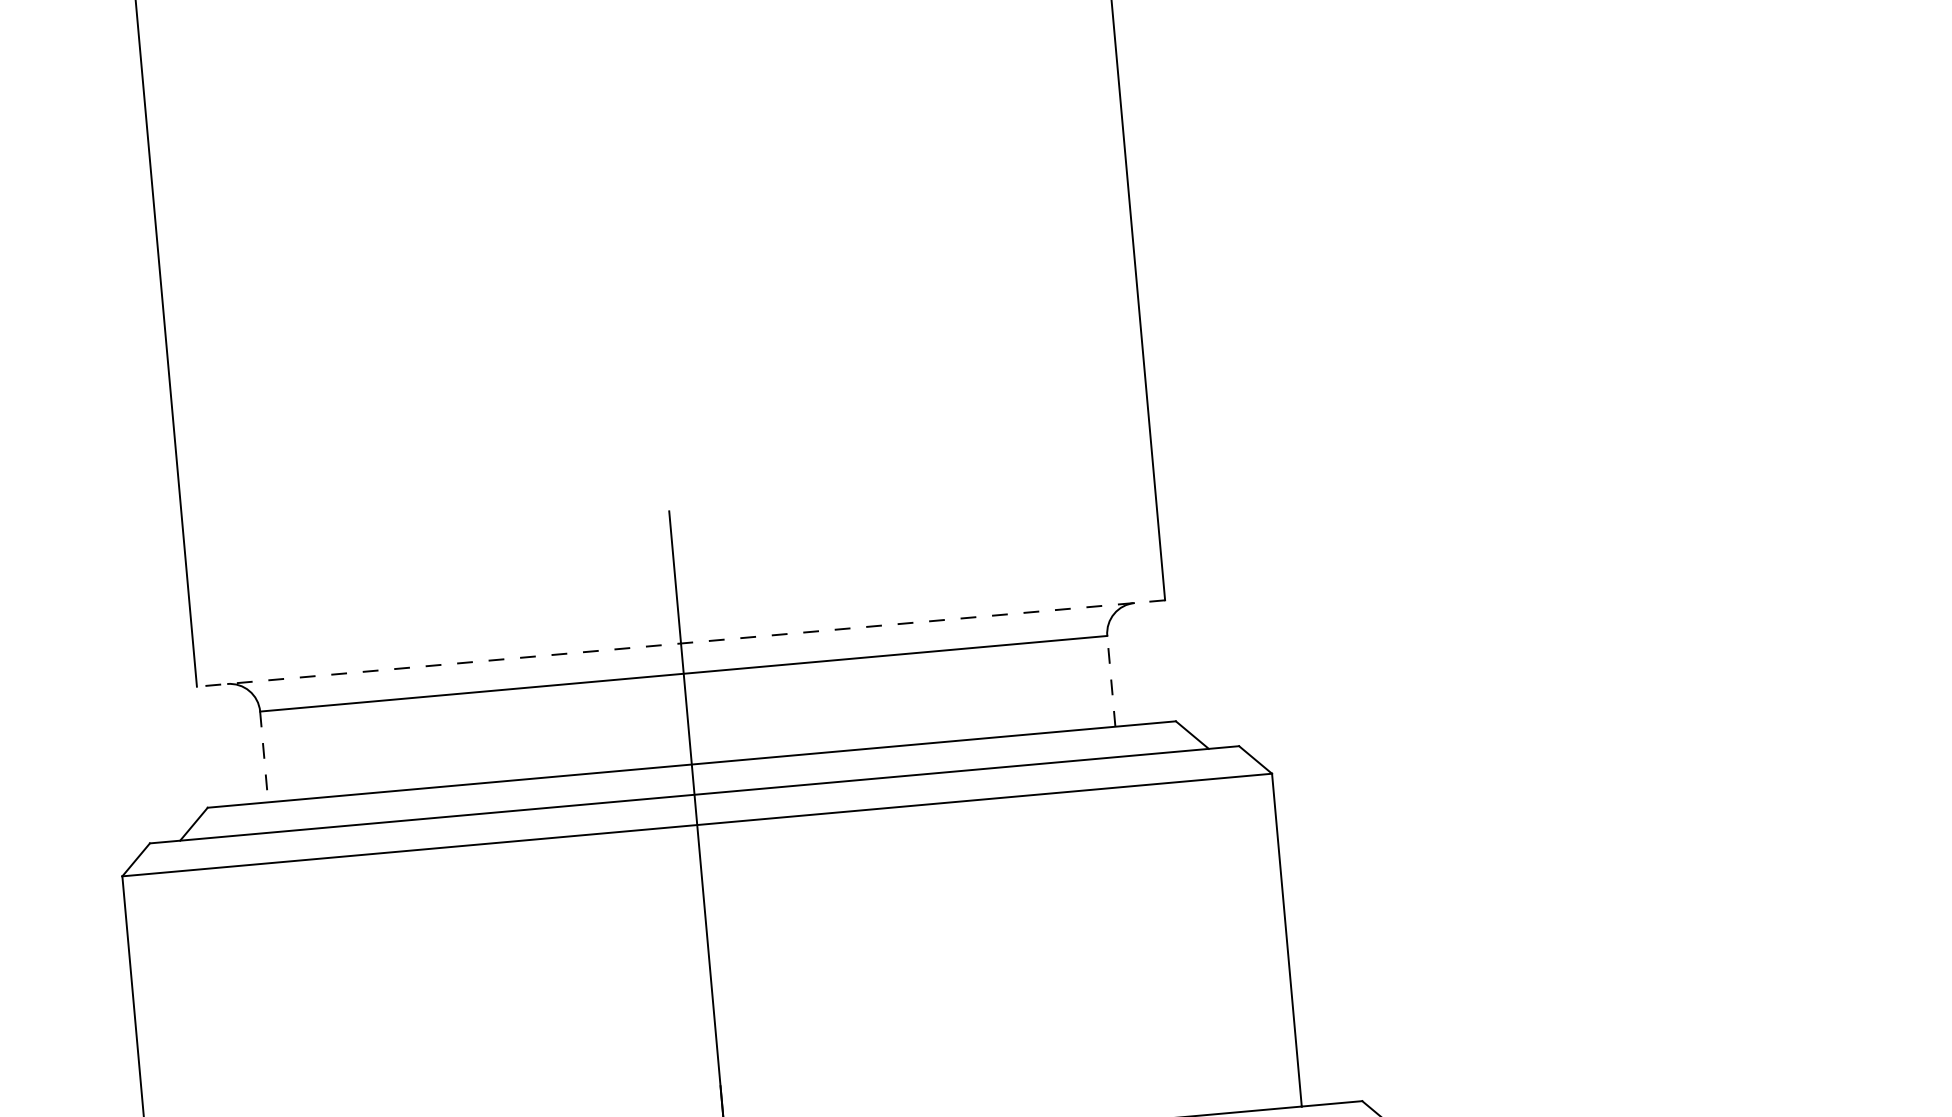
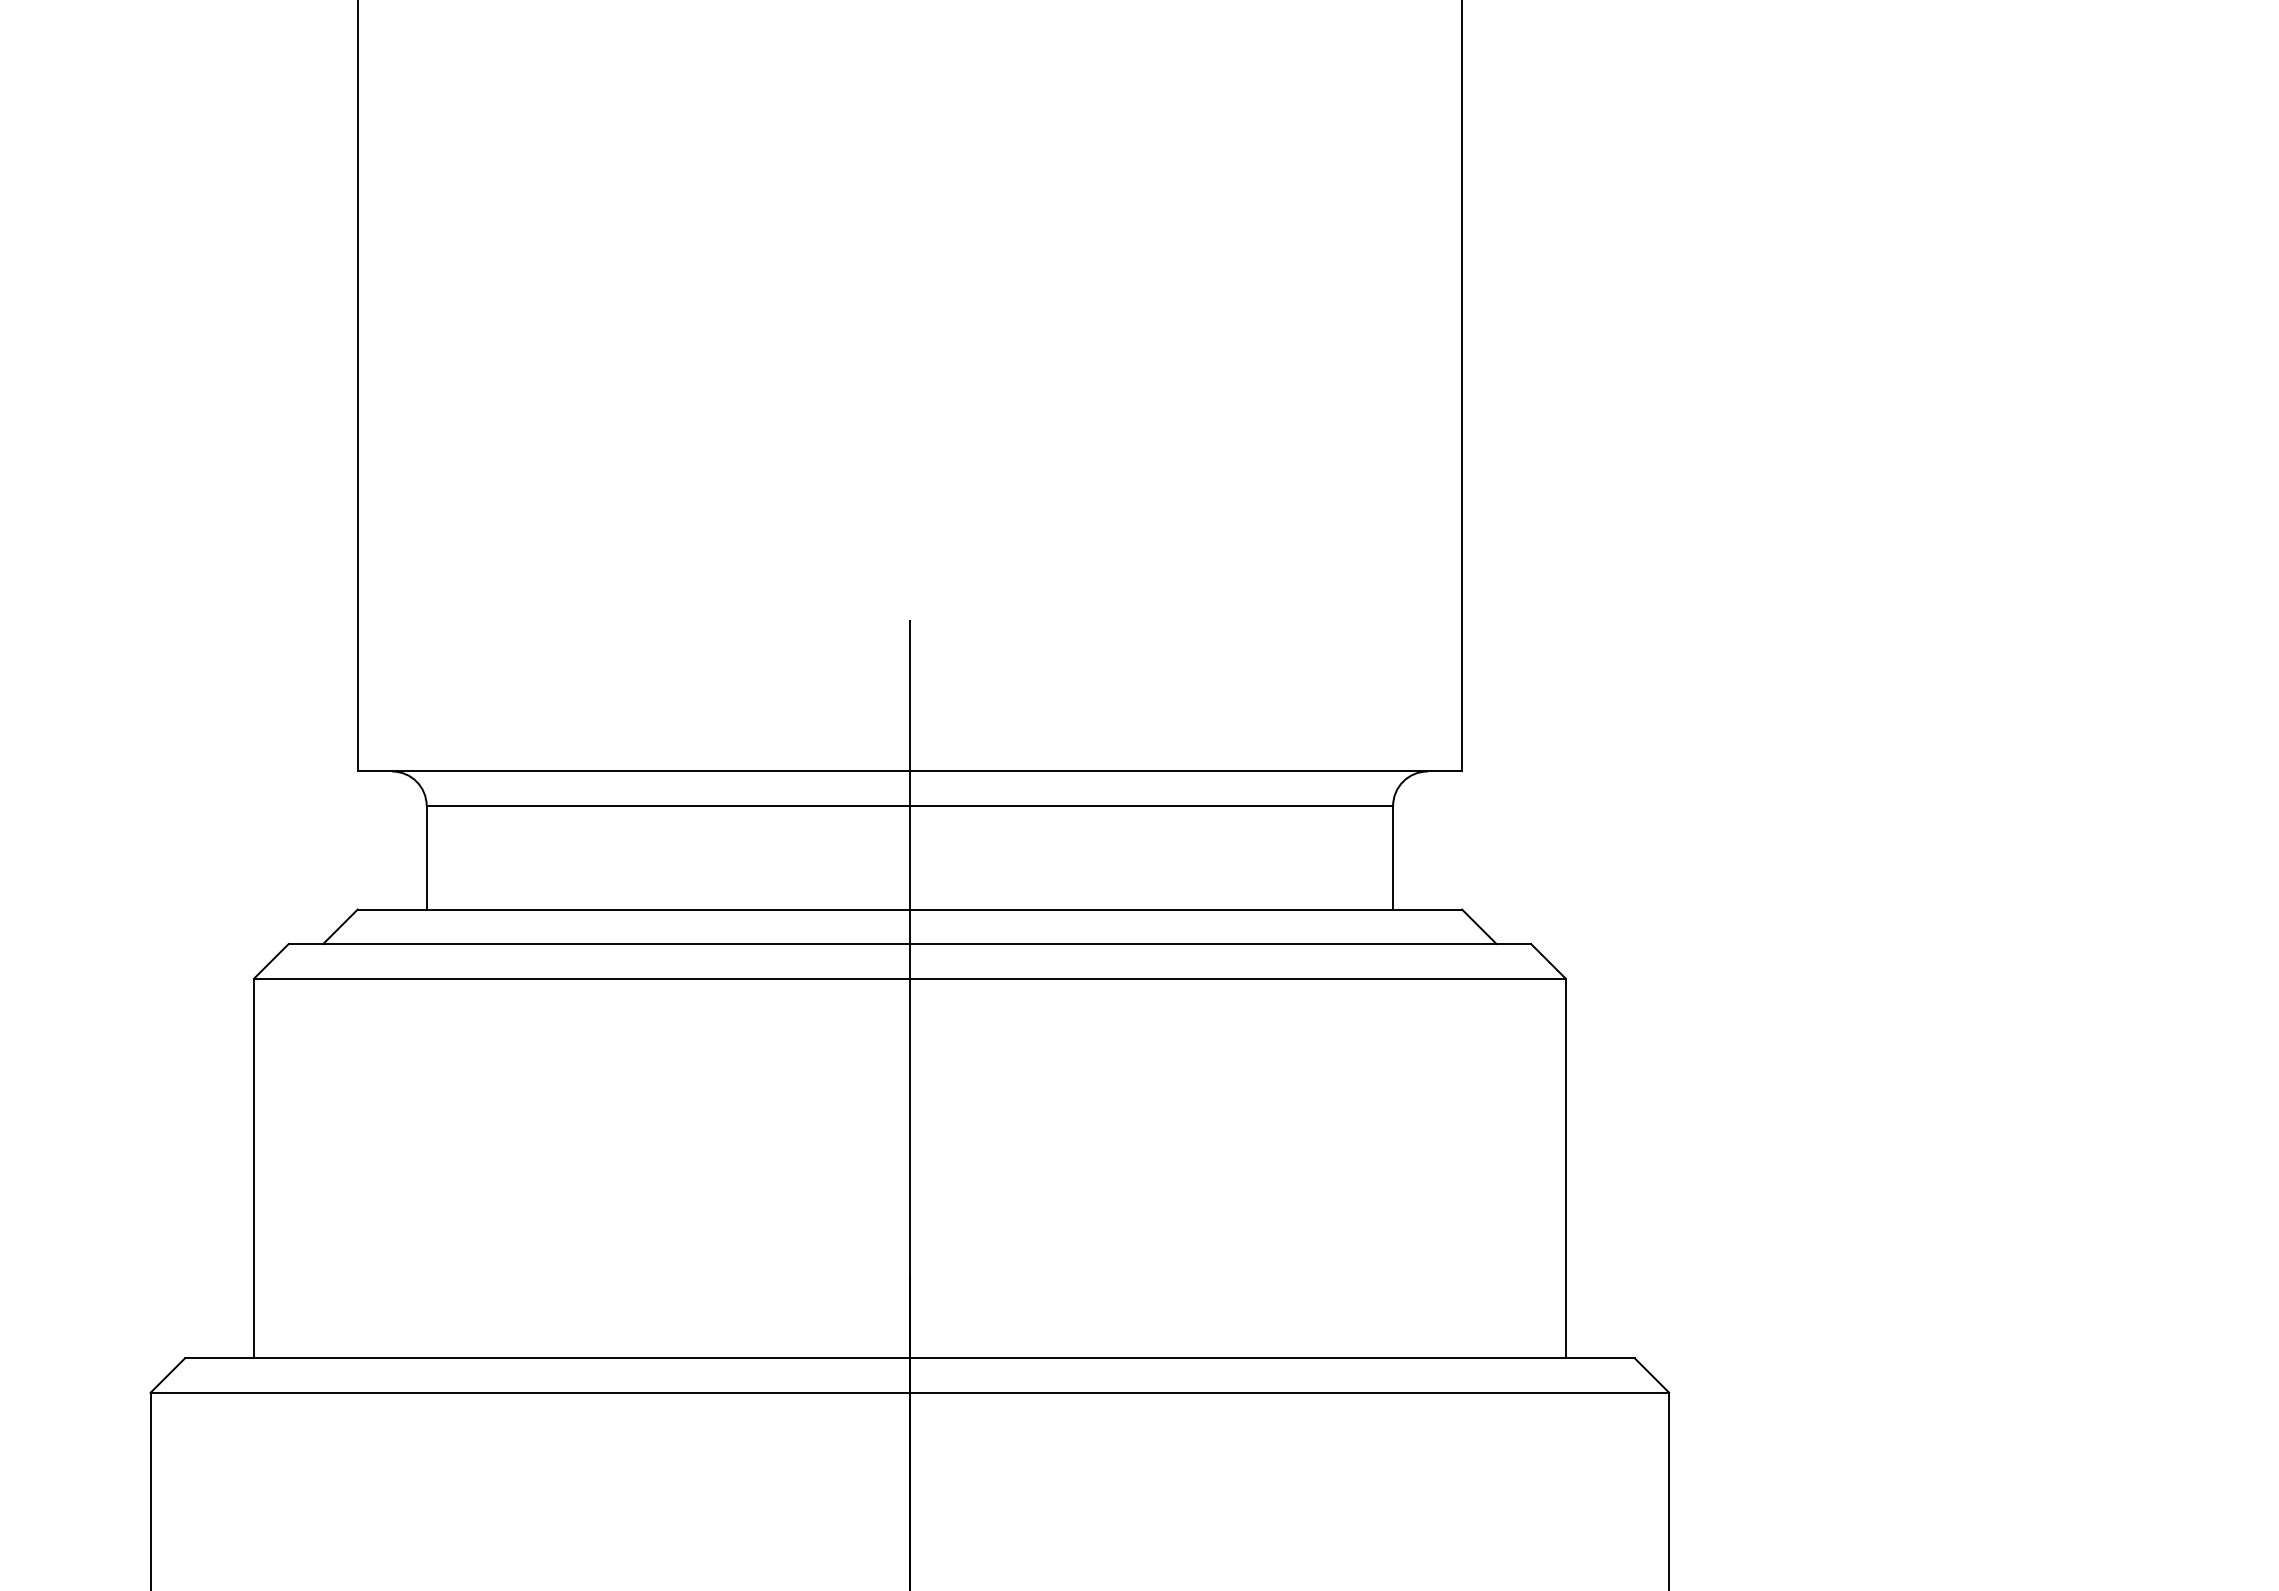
line: (680, 643) -> (909, 771), dashed -> solid
line: (1111, 681) -> (1393, 857), dashed -> solid
line: (263, 756) -> (426, 857), dashed -> solid

